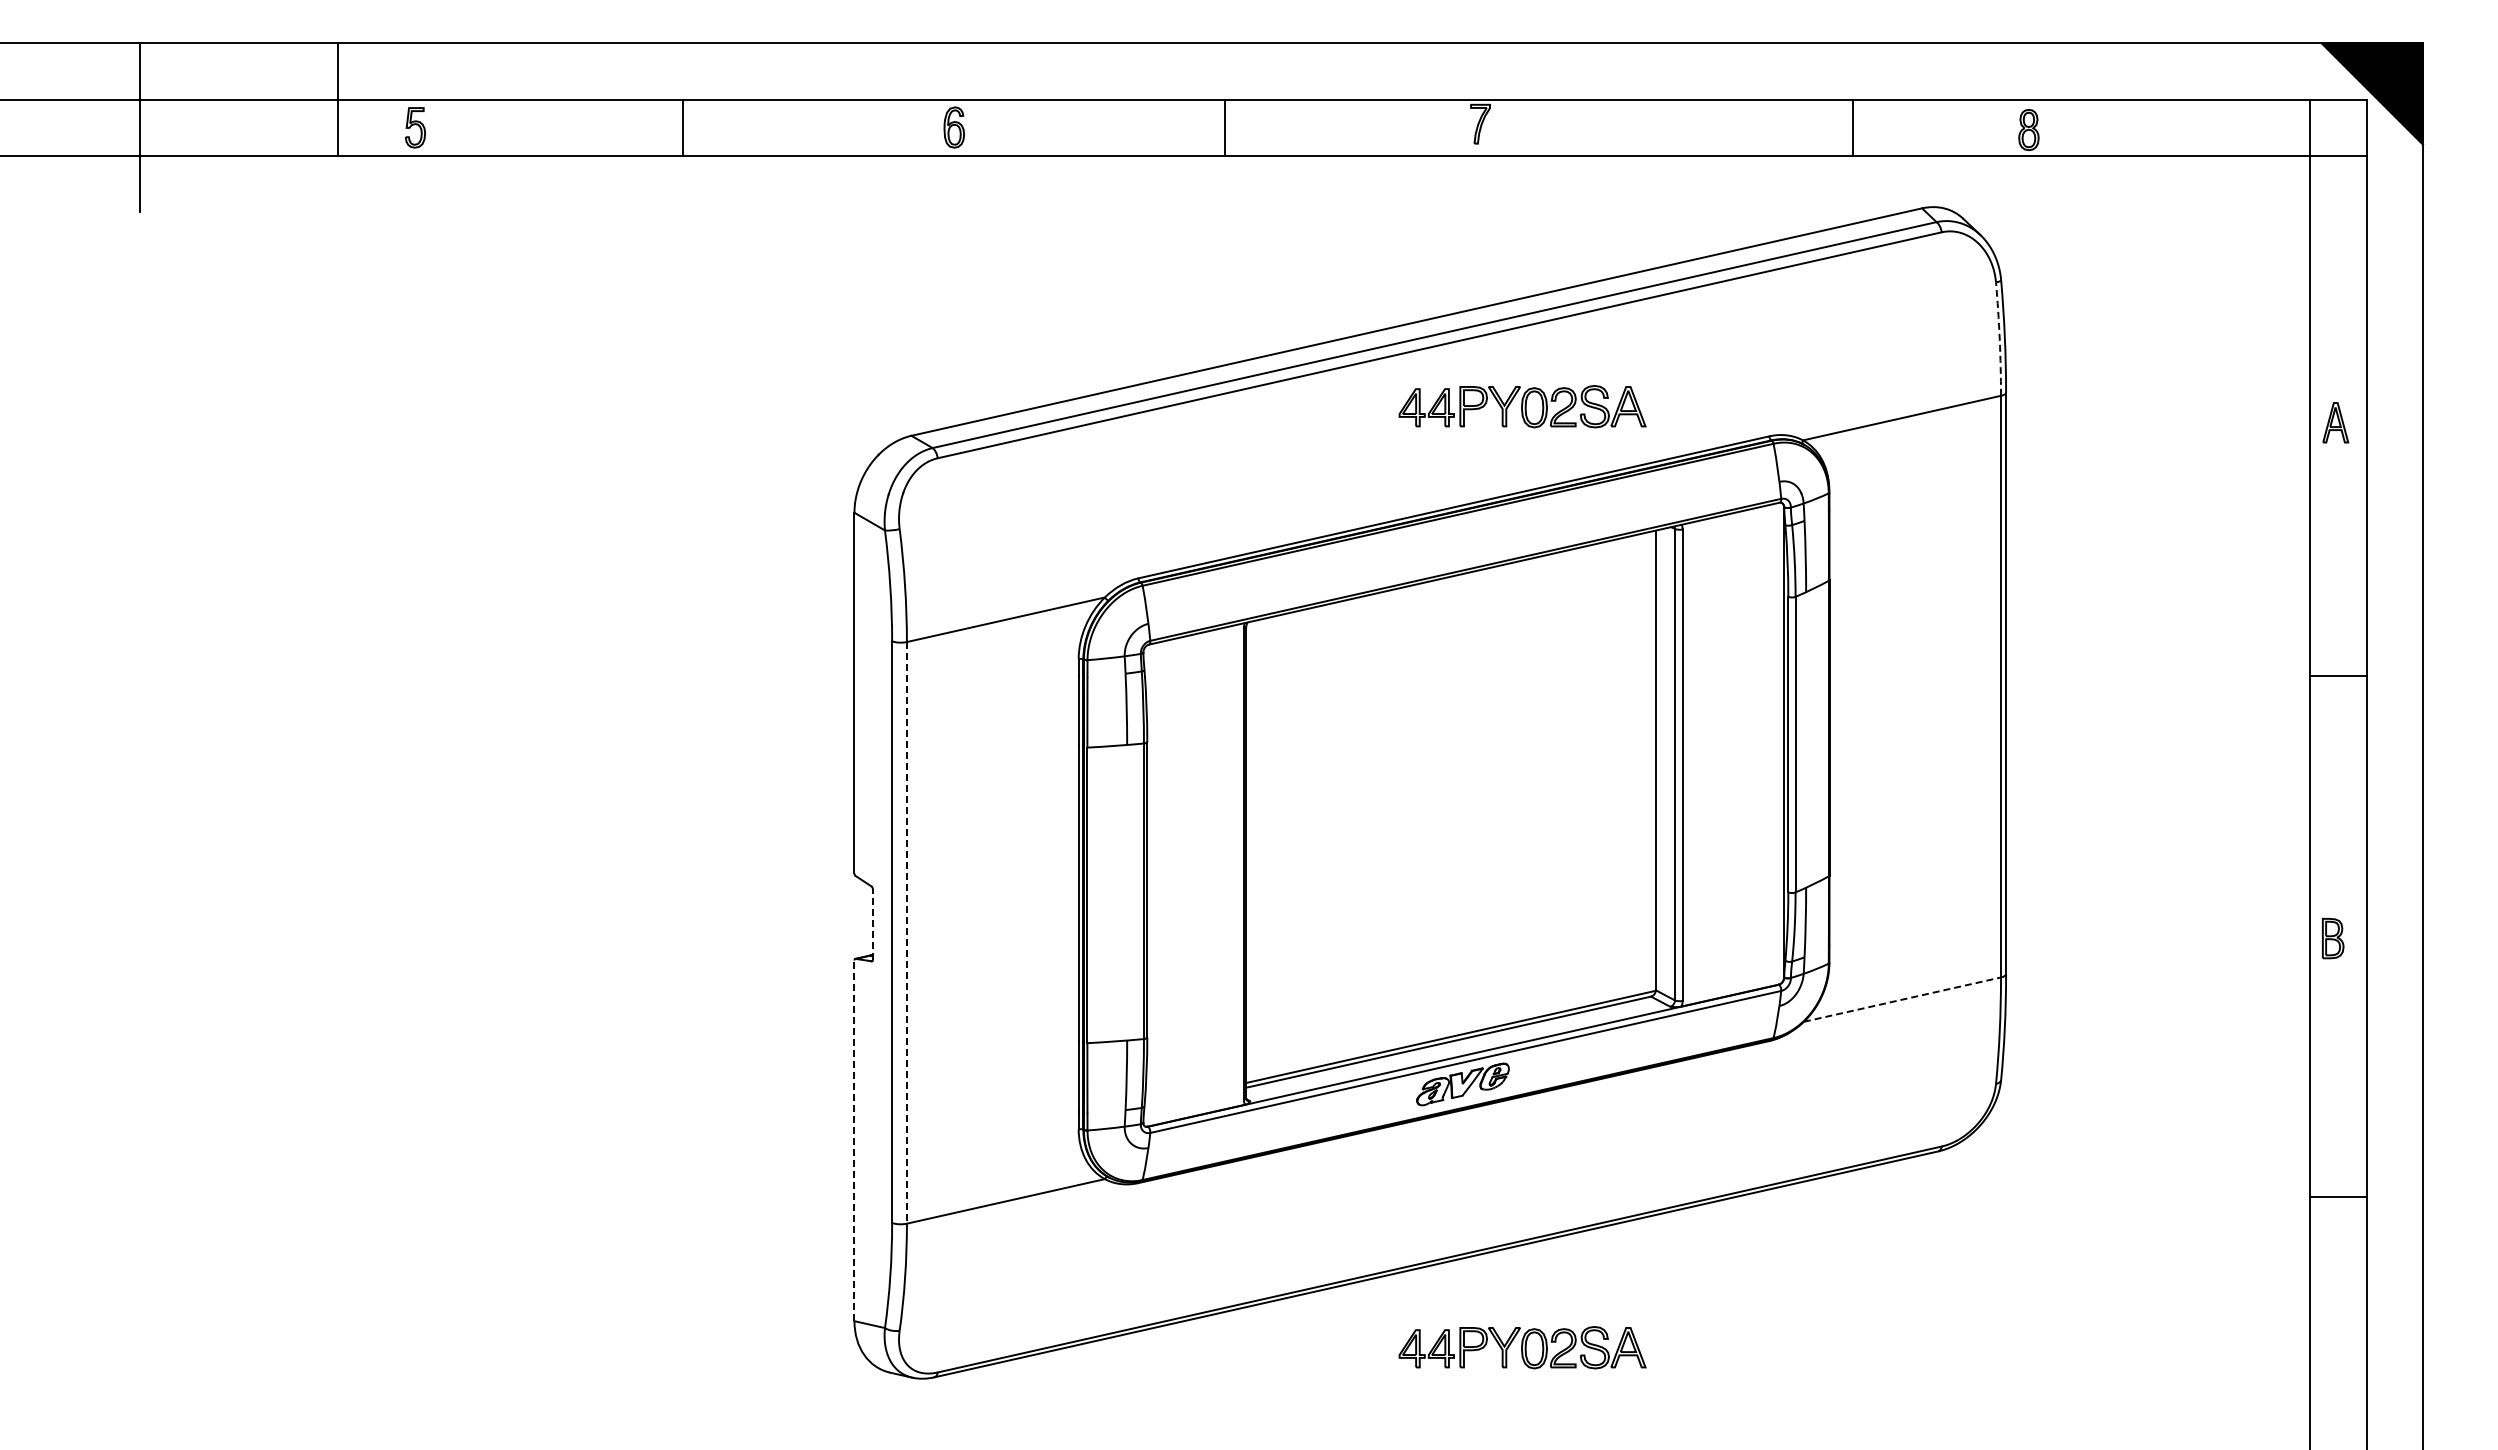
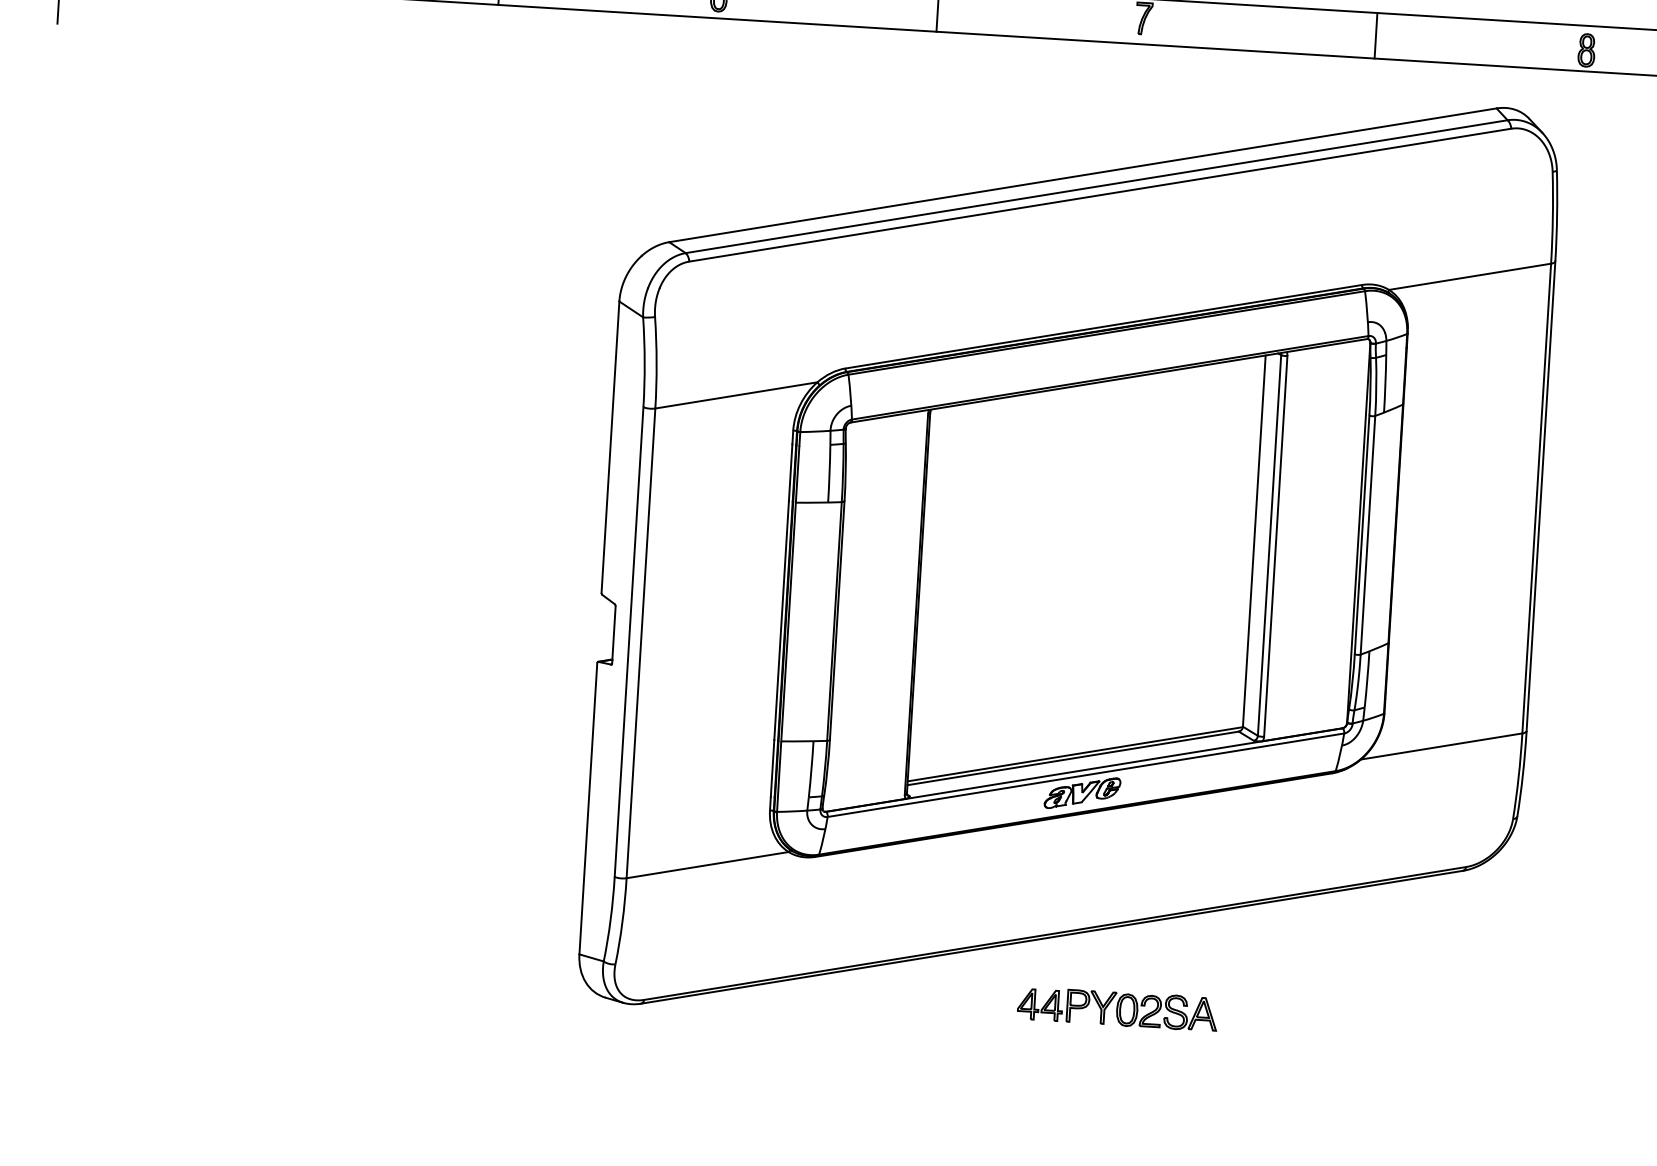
line: (1852, 127) -> (1375, 35), moved
arc: (1999, 339) -> (1552, 218), dashed -> solid
part: (1522, 406) -> (1164, 248), removed
line: (872, 923) -> (613, 634), dashed -> solid
line: (906, 932) -> (640, 643), dashed -> solid
line: (1902, 999) -> (1441, 746), dashed -> solid
line: (854, 1140) -> (588, 808), dashed -> solid

